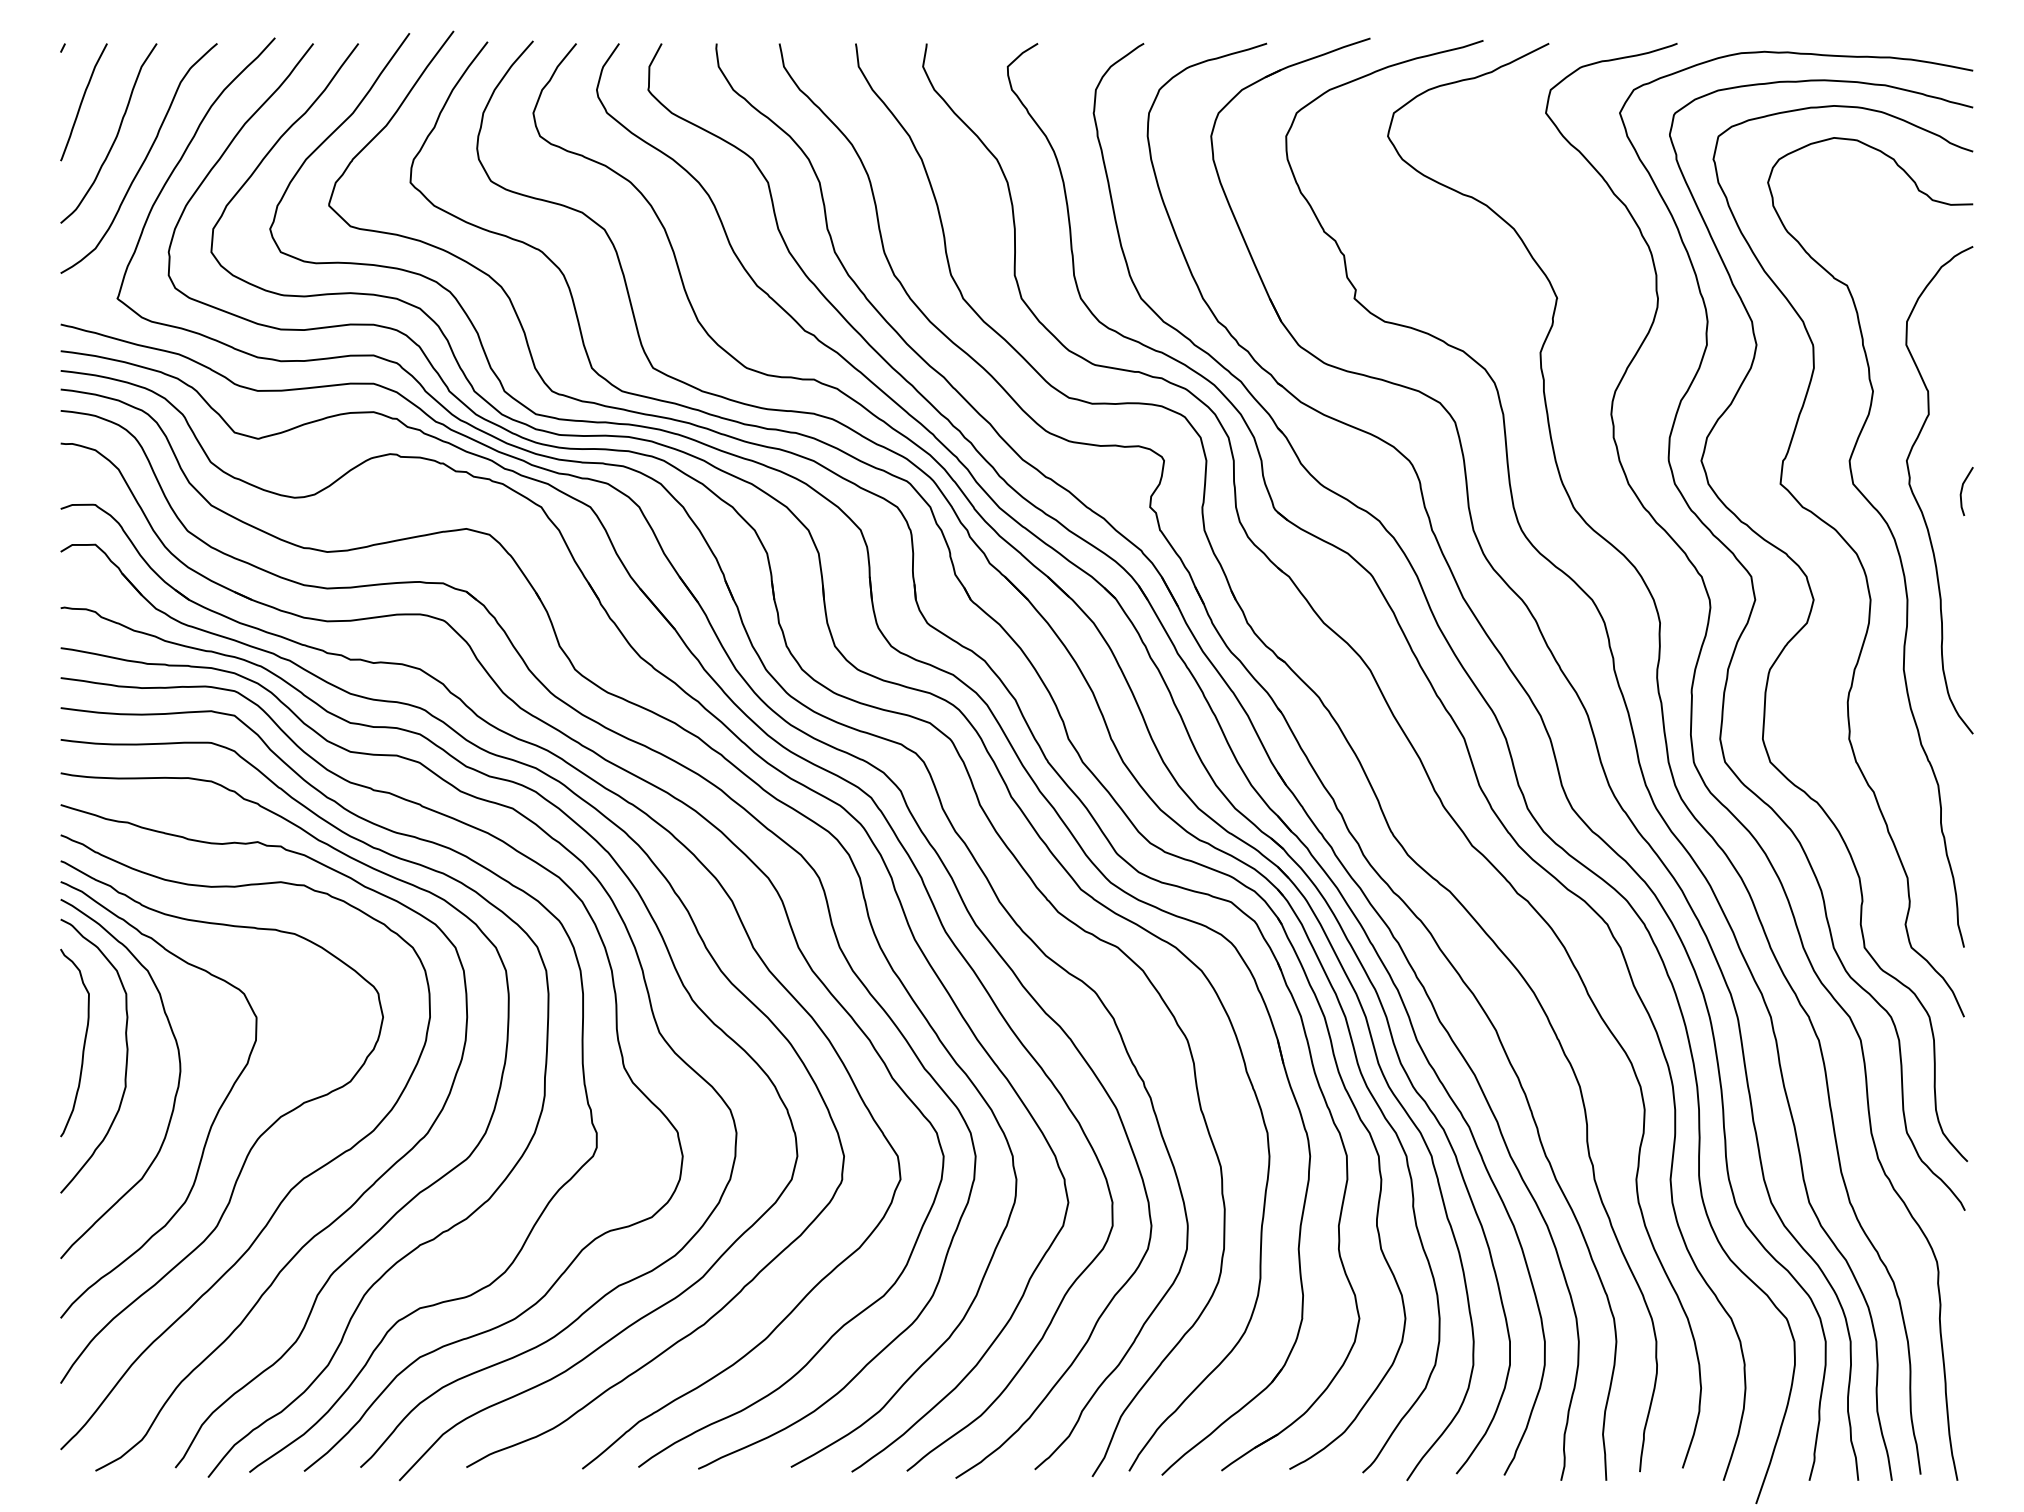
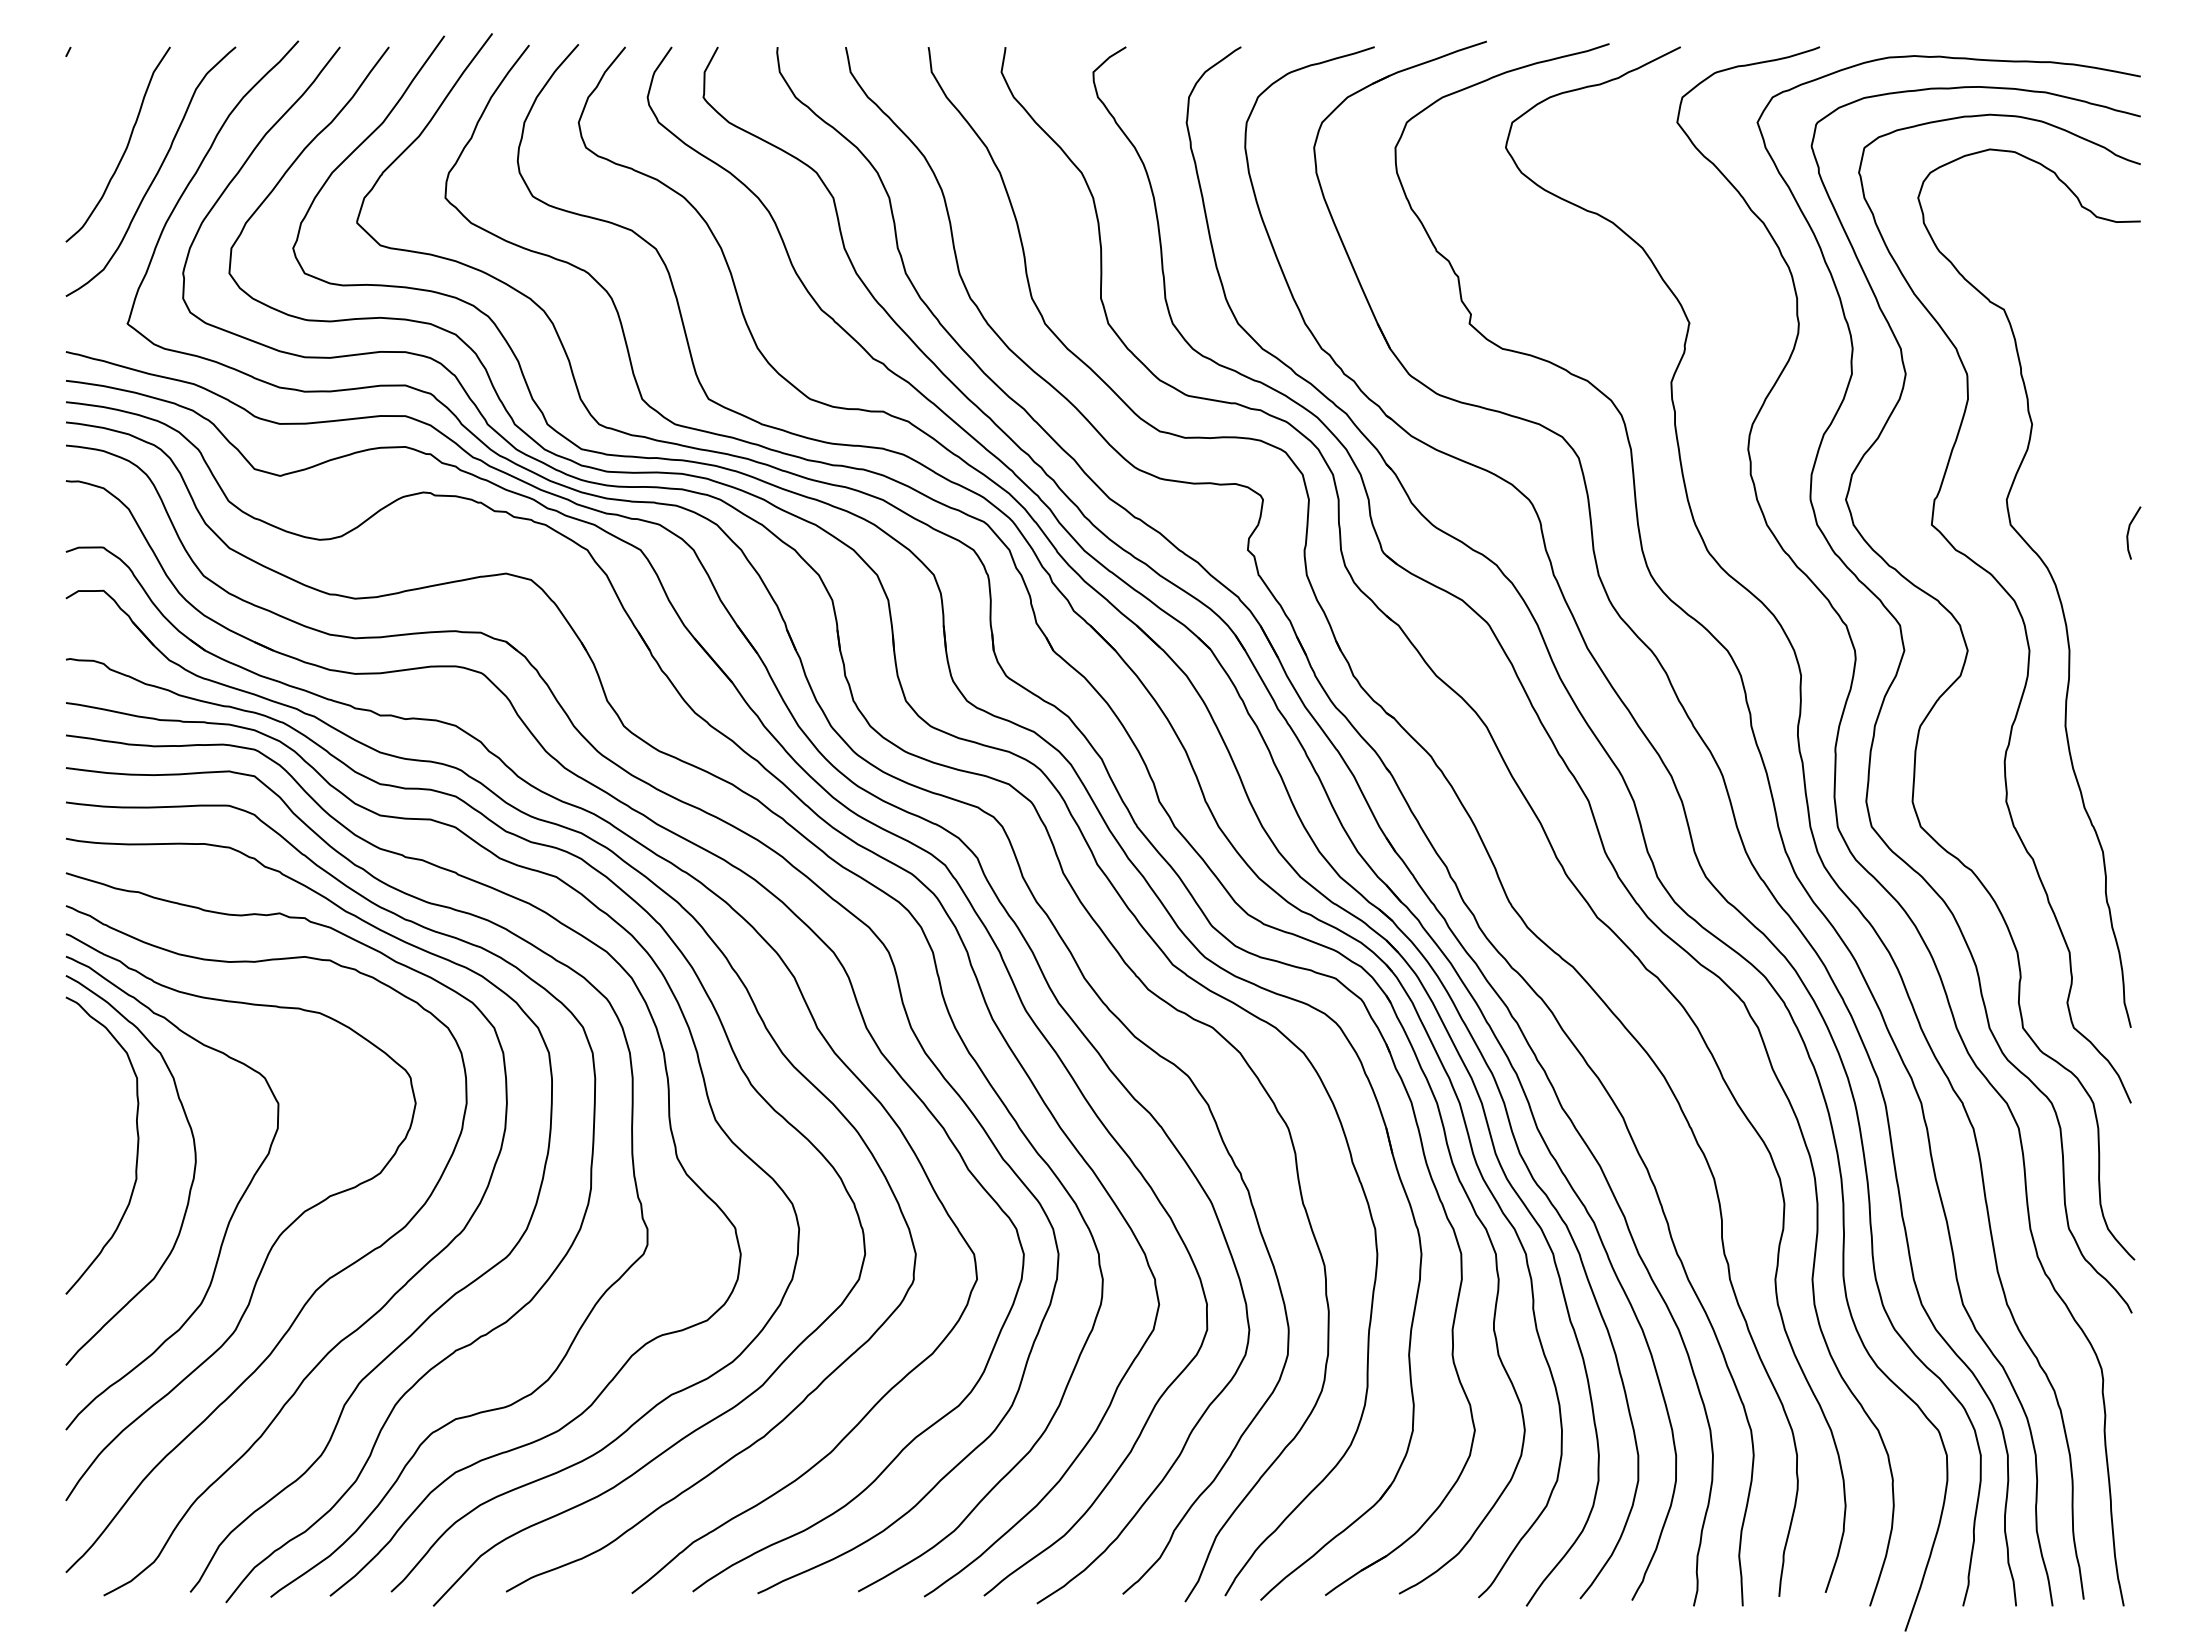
curve: (82, 102) -> (89, 111), removed
curve: (1917, 500) -> (2080, 542), removed
curve: (83, 1042) -> (90, 1130), removed

